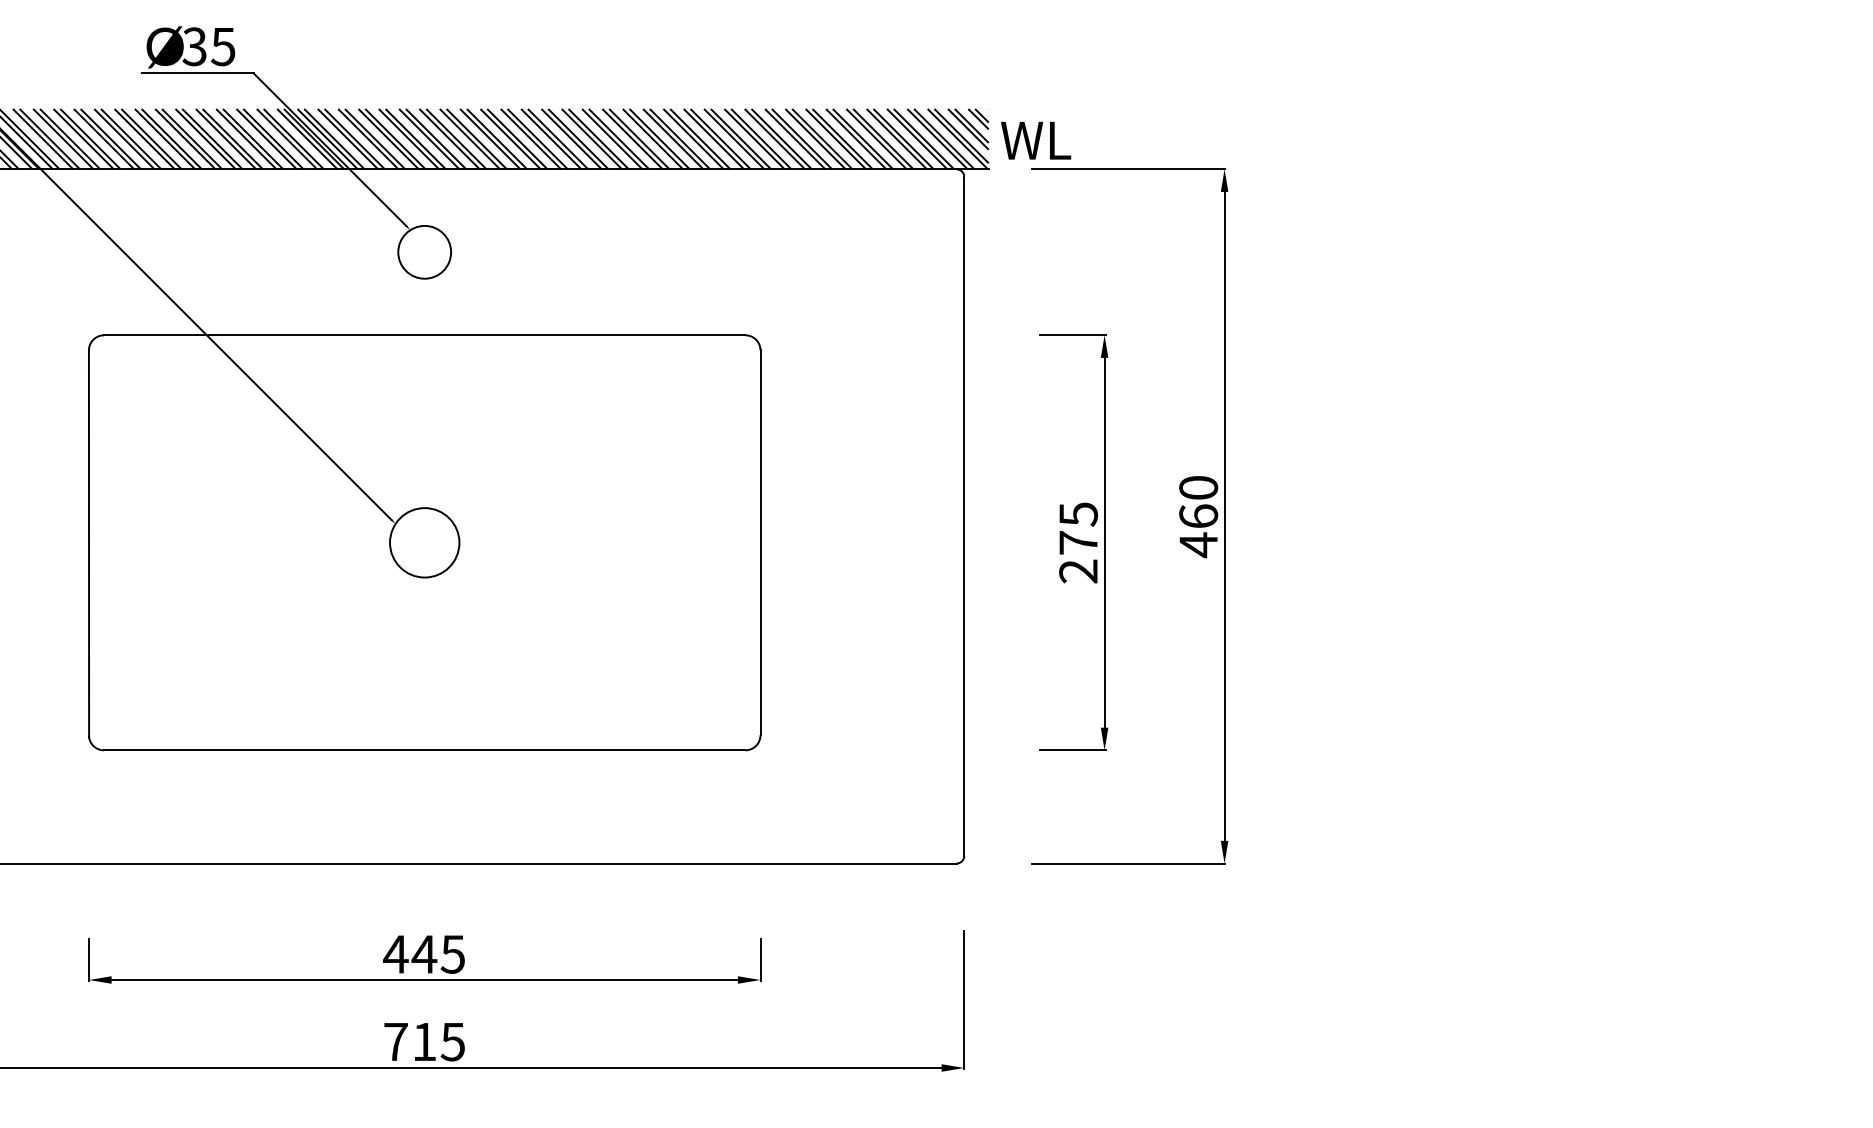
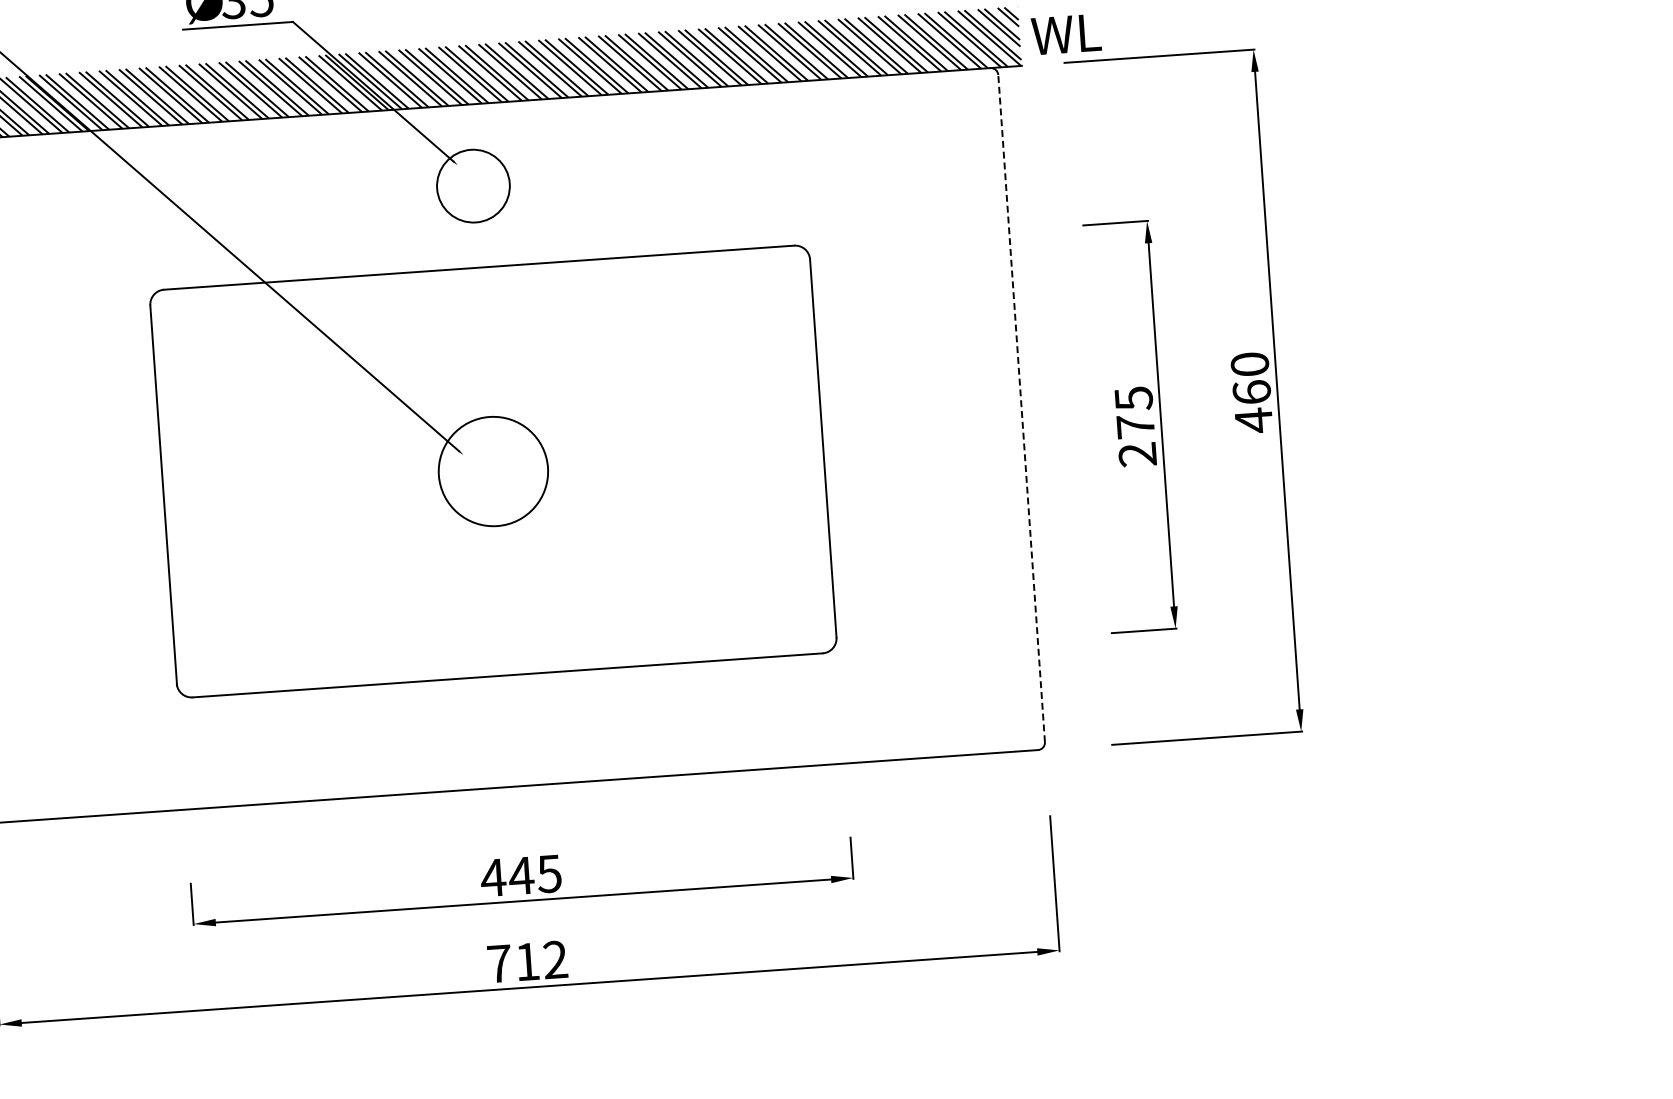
circle: (424, 251) -> (473, 185), size x1.4
line: (964, 516) -> (1021, 408), solid -> dashed
circle: (424, 542) -> (493, 471), size x1.6
text: (452, 1041) -> (554, 959), 715 -> 712

